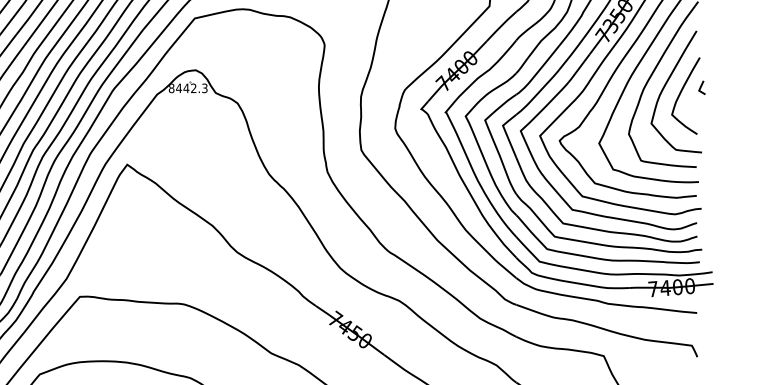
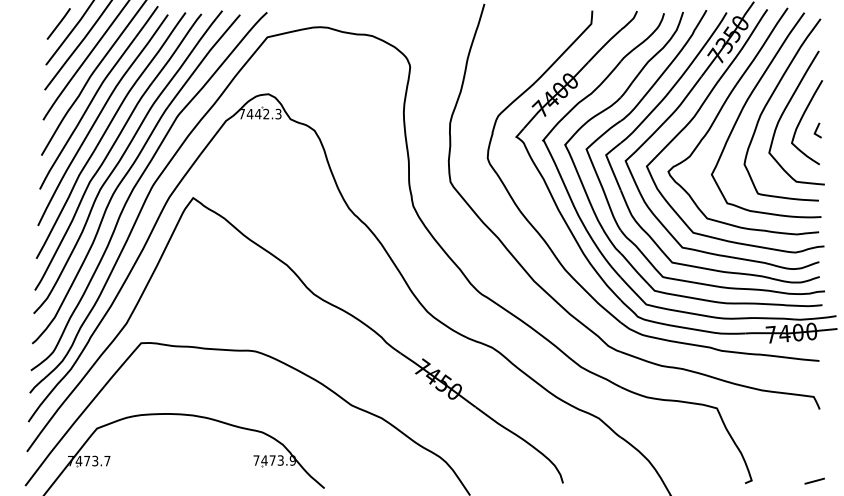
line: (701, 87) -> (817, 130), moved
text: (172, 88) -> (242, 114), 8442.3 -> 7442.3

